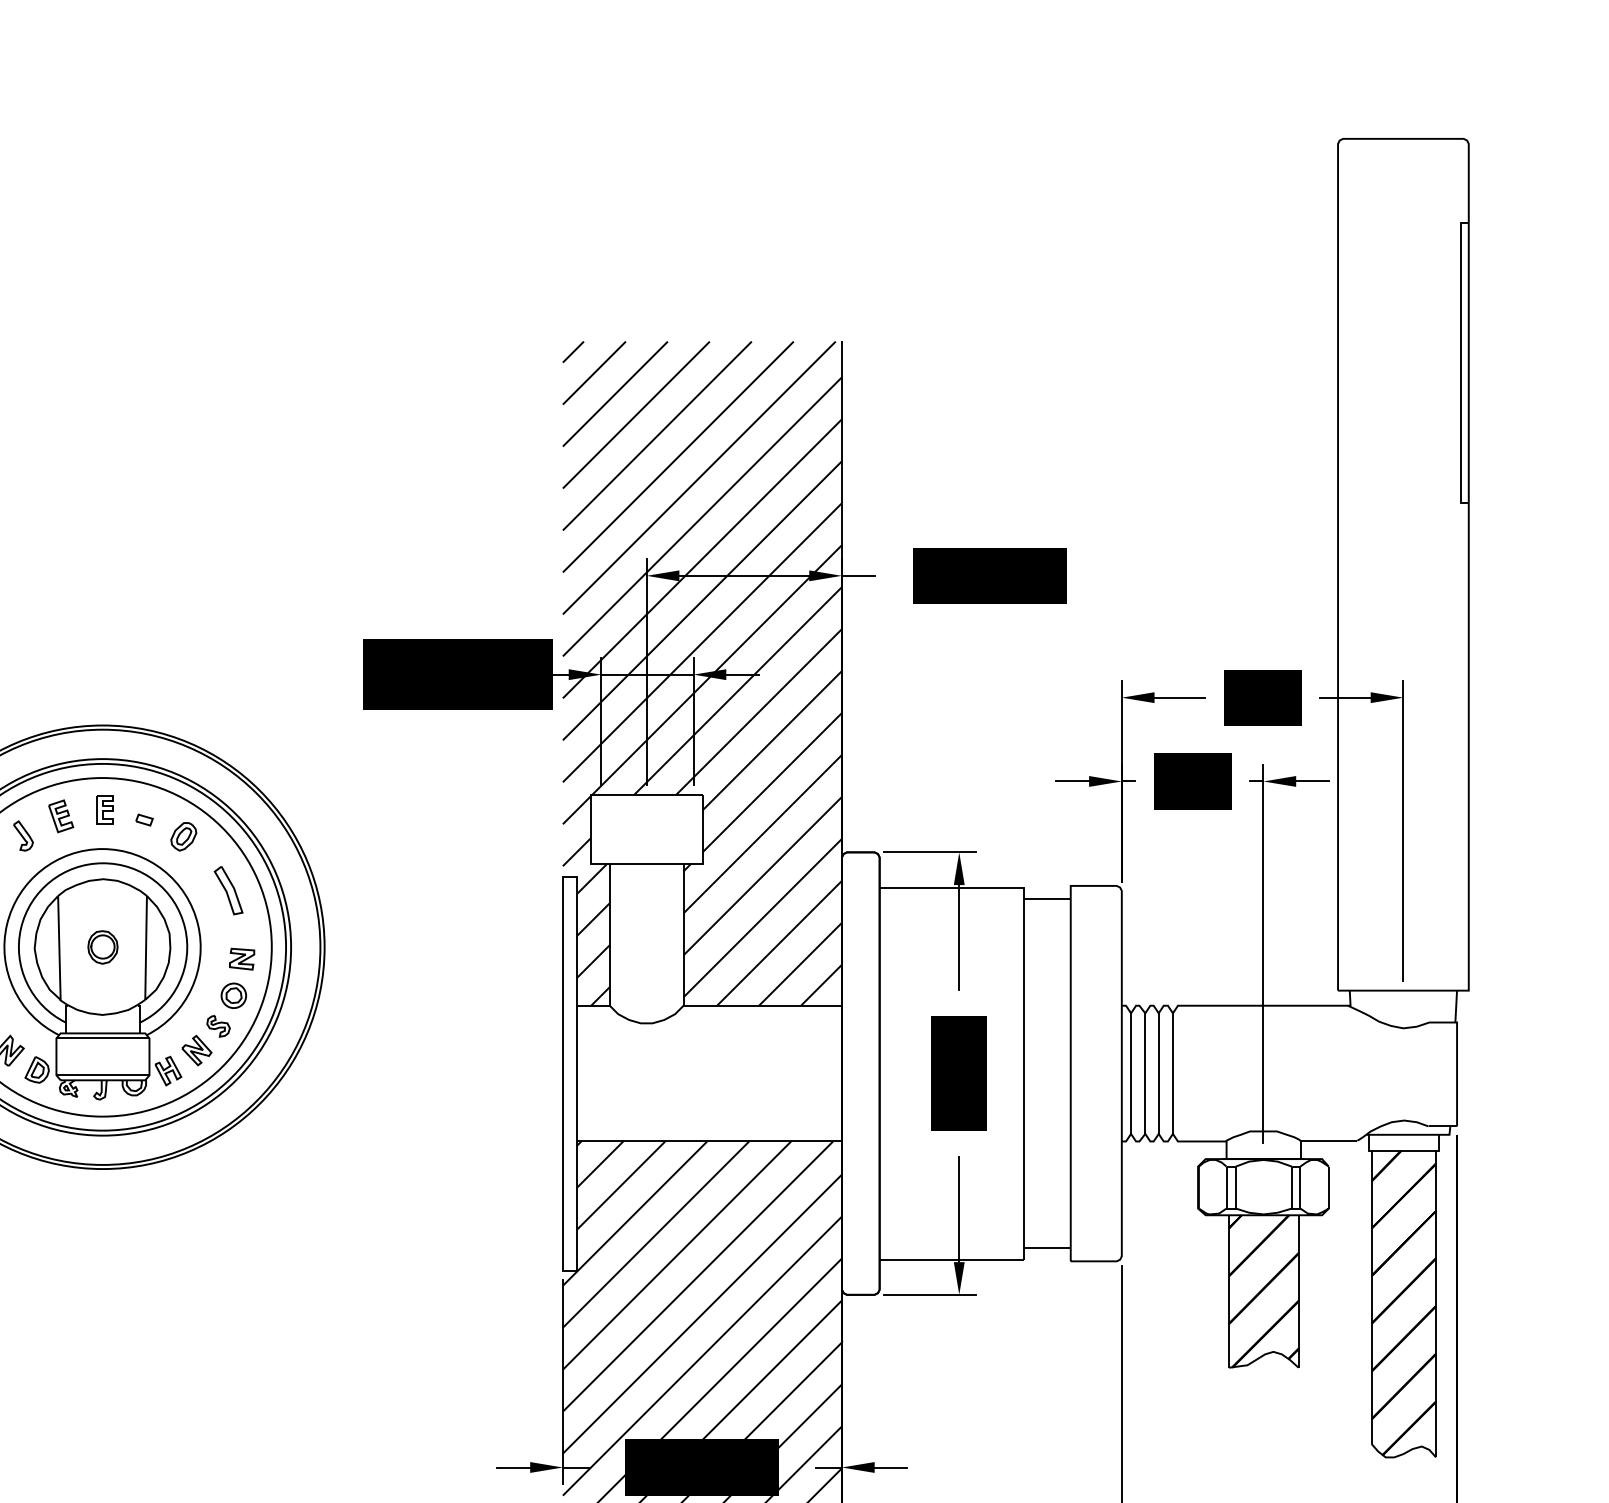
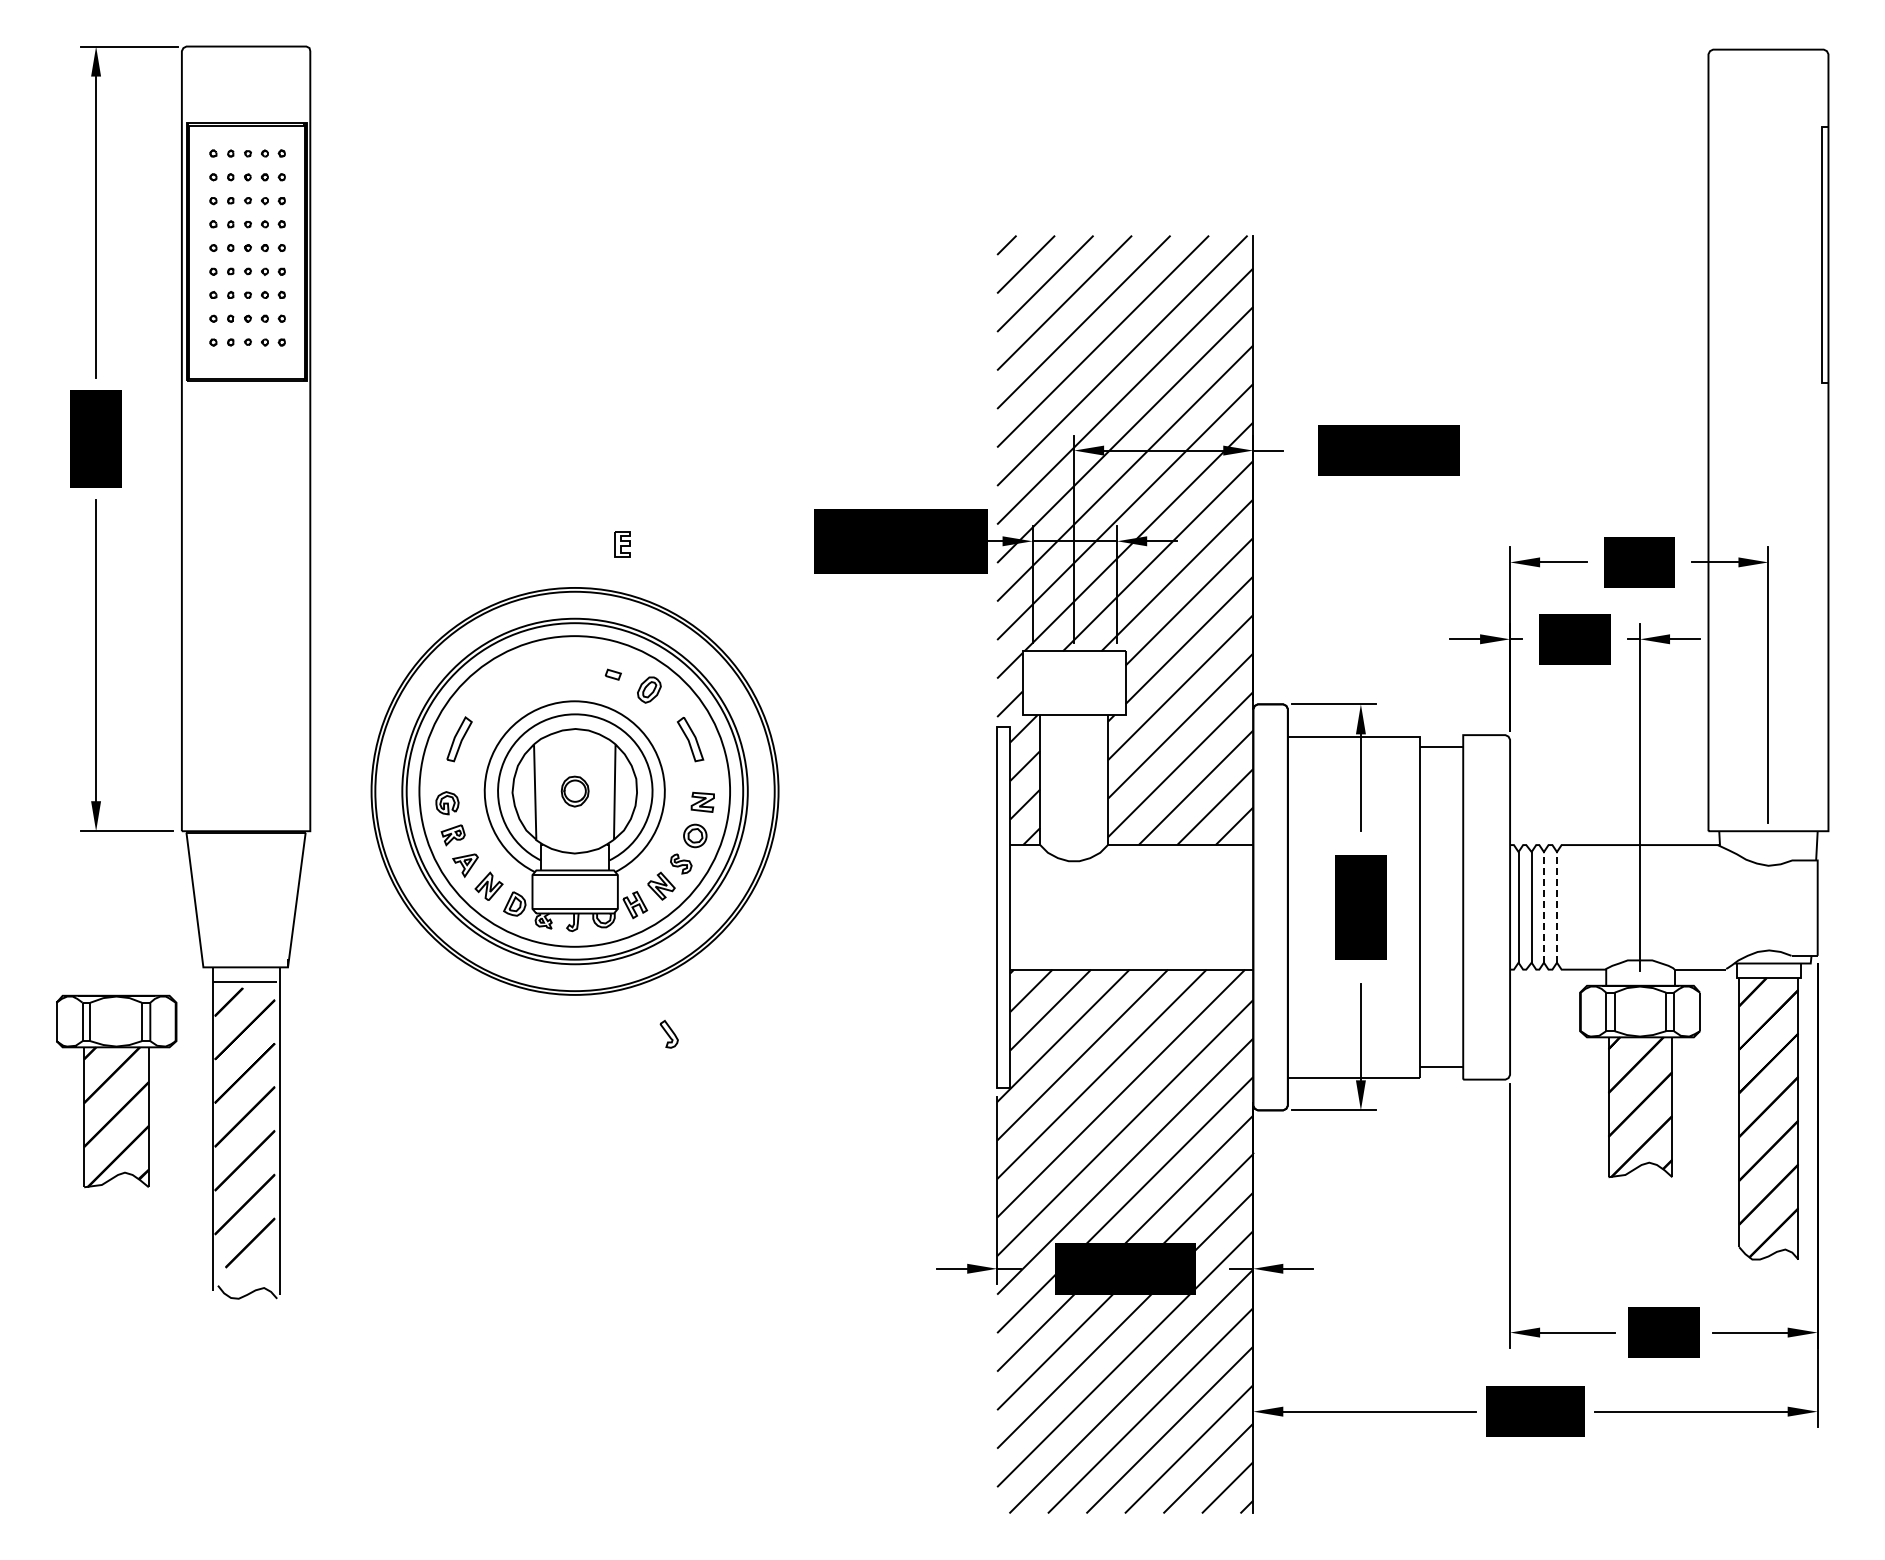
part: (104, 810) -> (622, 544), moved
part: (60, 815) -> (536, 670), removed
part: (22, 836) -> (668, 1034), moved
line: (1158, 1072) -> (1543, 906), solid -> dashed
line: (1172, 1072) -> (1556, 906), solid -> dashed

